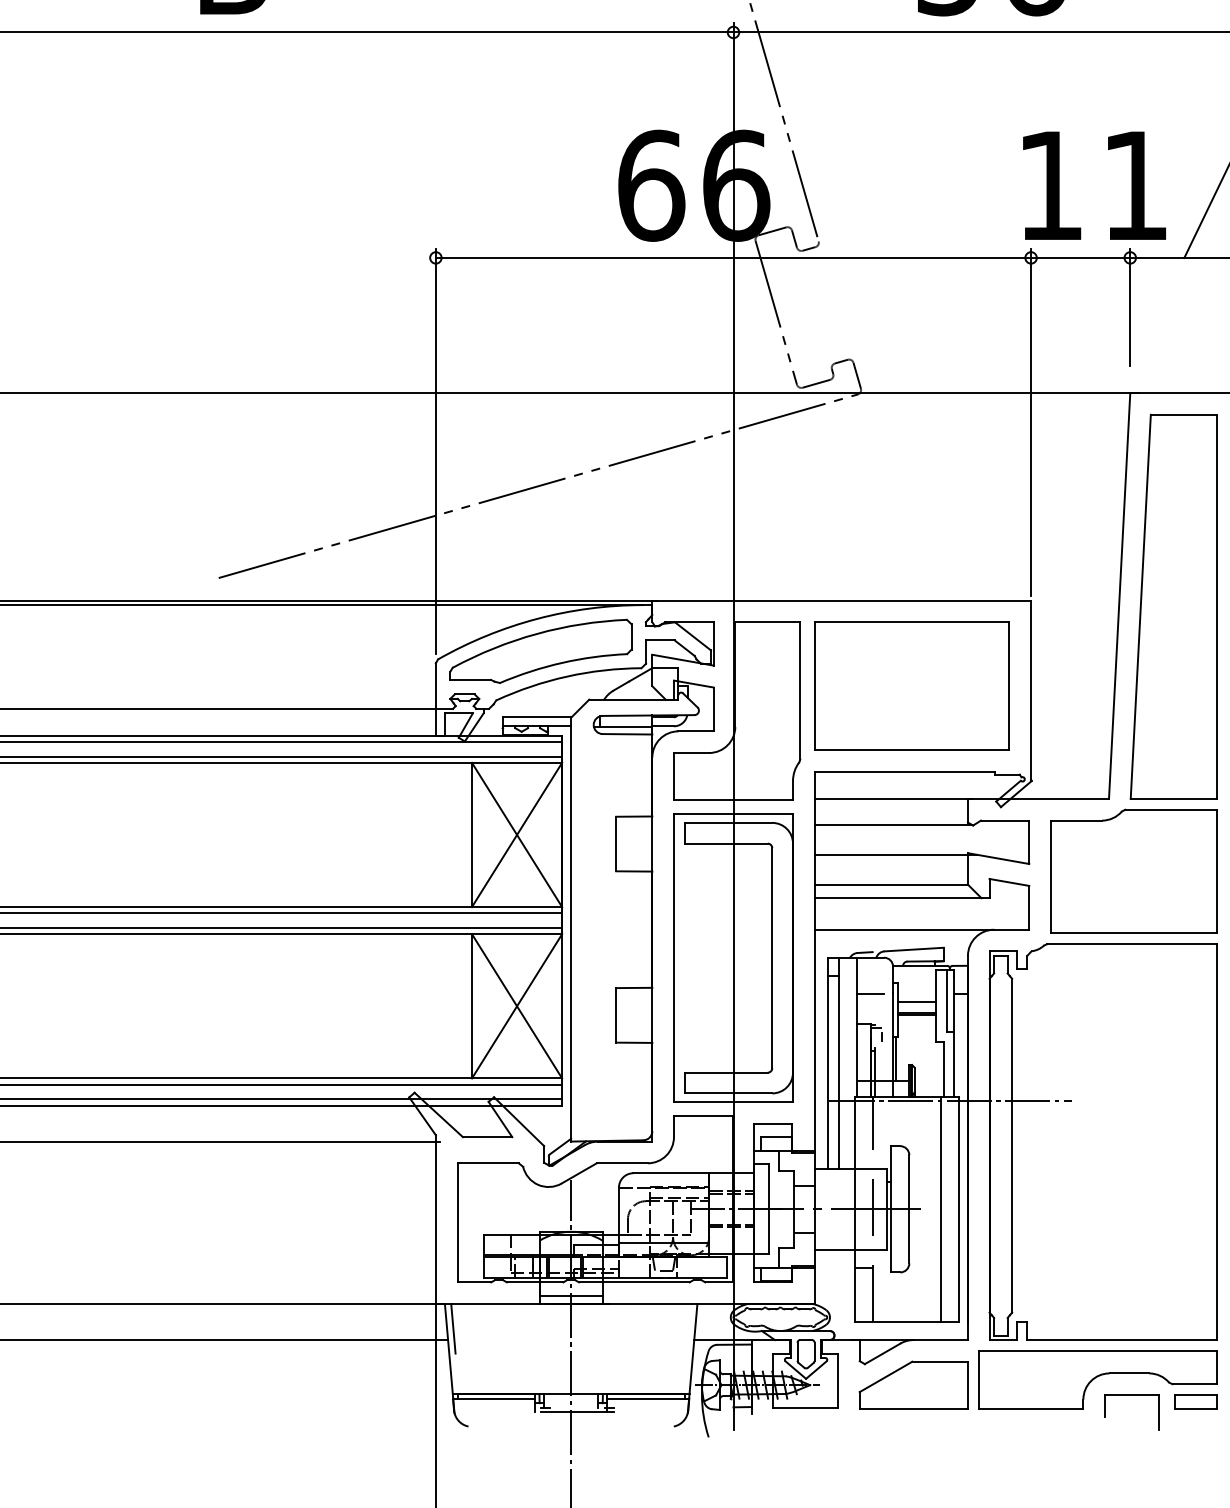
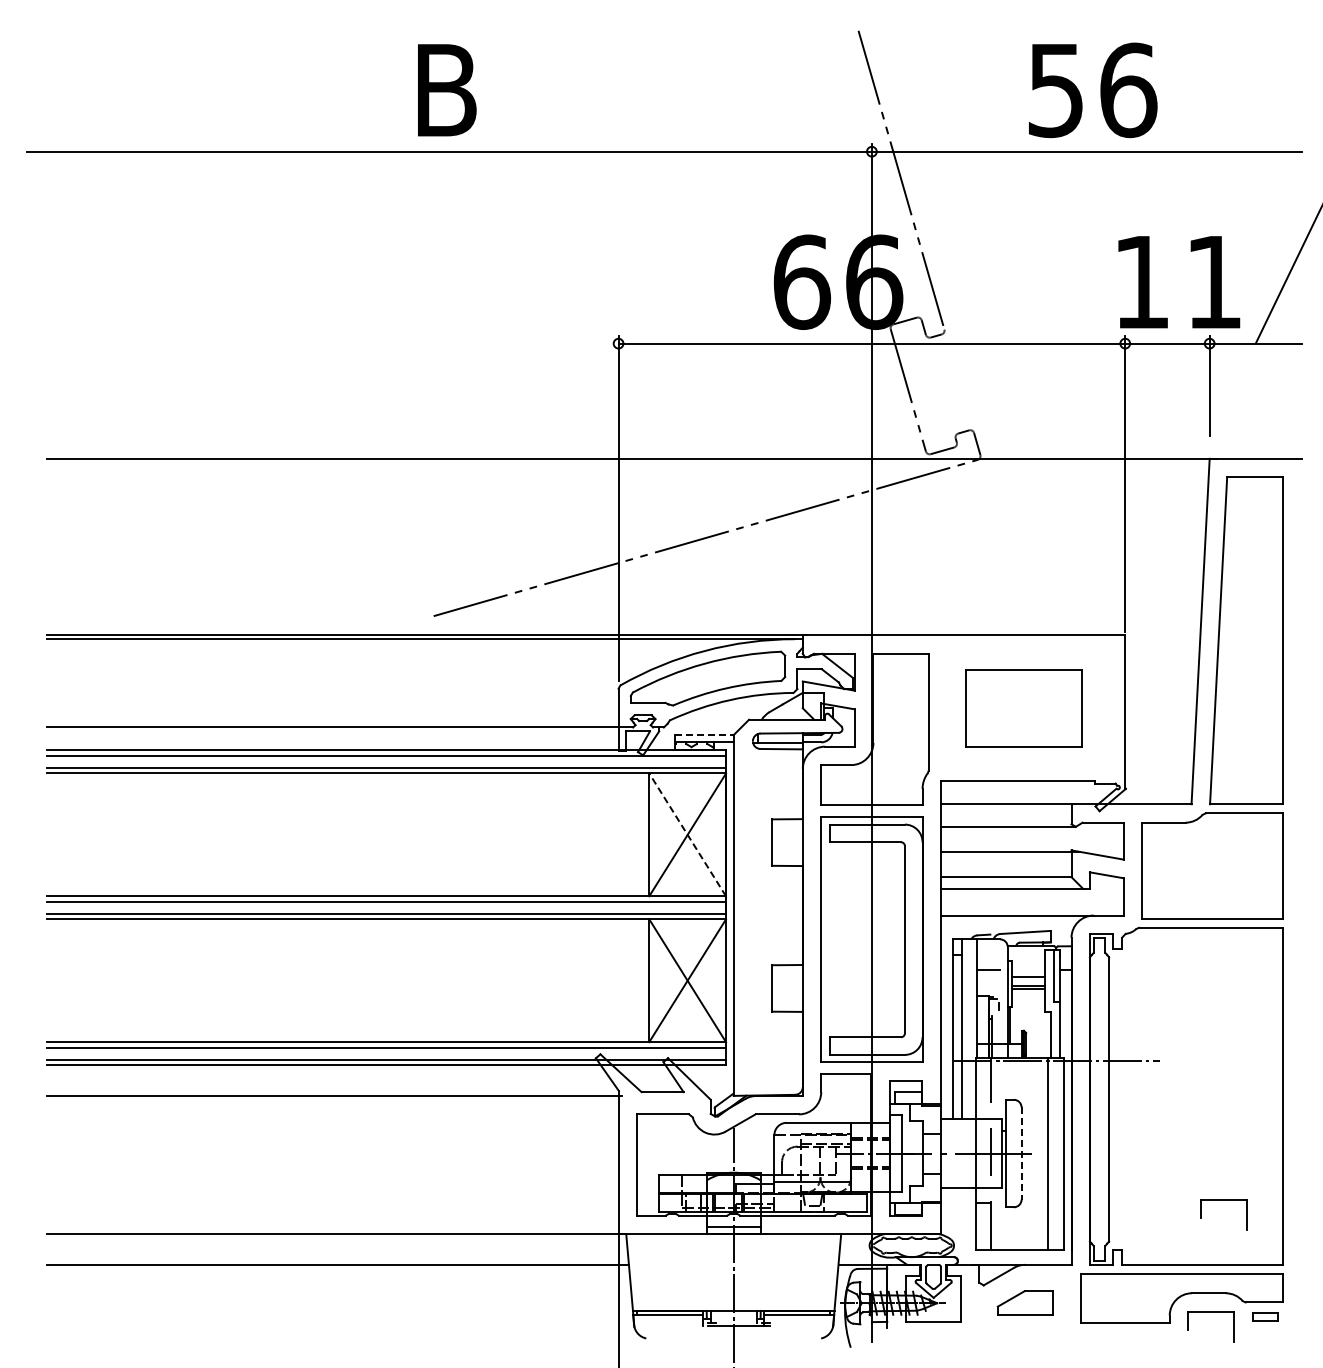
part: (911, 686) -> (1023, 708), size x0.7
line: (538, 717) -> (705, 734), solid -> dashed
line: (516, 834) -> (687, 834), solid -> dashed
line: (909, 1210) -> (1021, 1154), solid -> dashed
part: (1146, 1264) -> (1223, 1200), added
line: (453, 1329) -> (633, 1255), removed
part: (913, 1384) -> (1025, 1302), size x0.6
part: (1195, 1401) -> (1265, 1317), size x0.7

